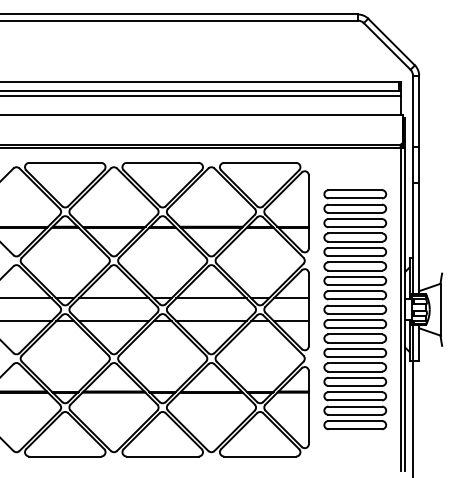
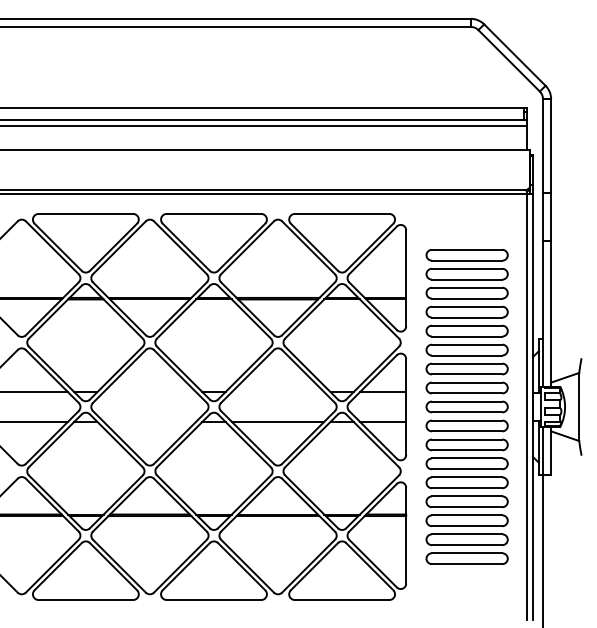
line: (113, 298) -> (149, 392), removed
line: (211, 298) -> (277, 392), removed
line: (113, 320) -> (149, 421), removed

